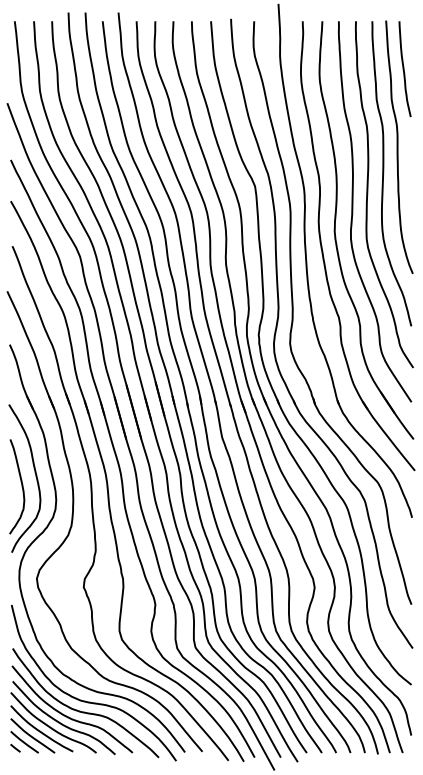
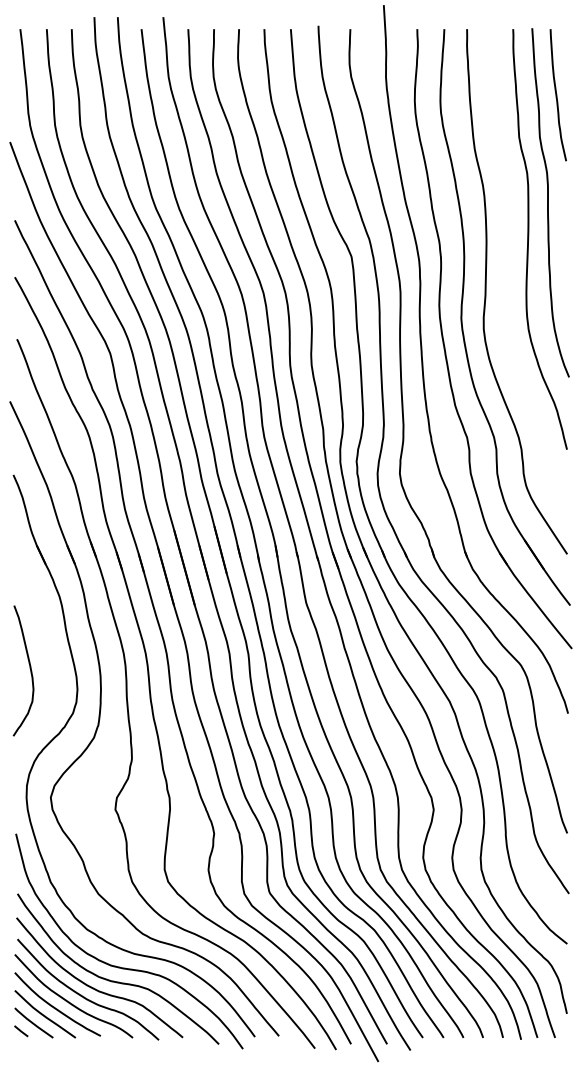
curve: (368, 193) -> (507, 266), removed
curve: (35, 474) -> (48, 654), removed

